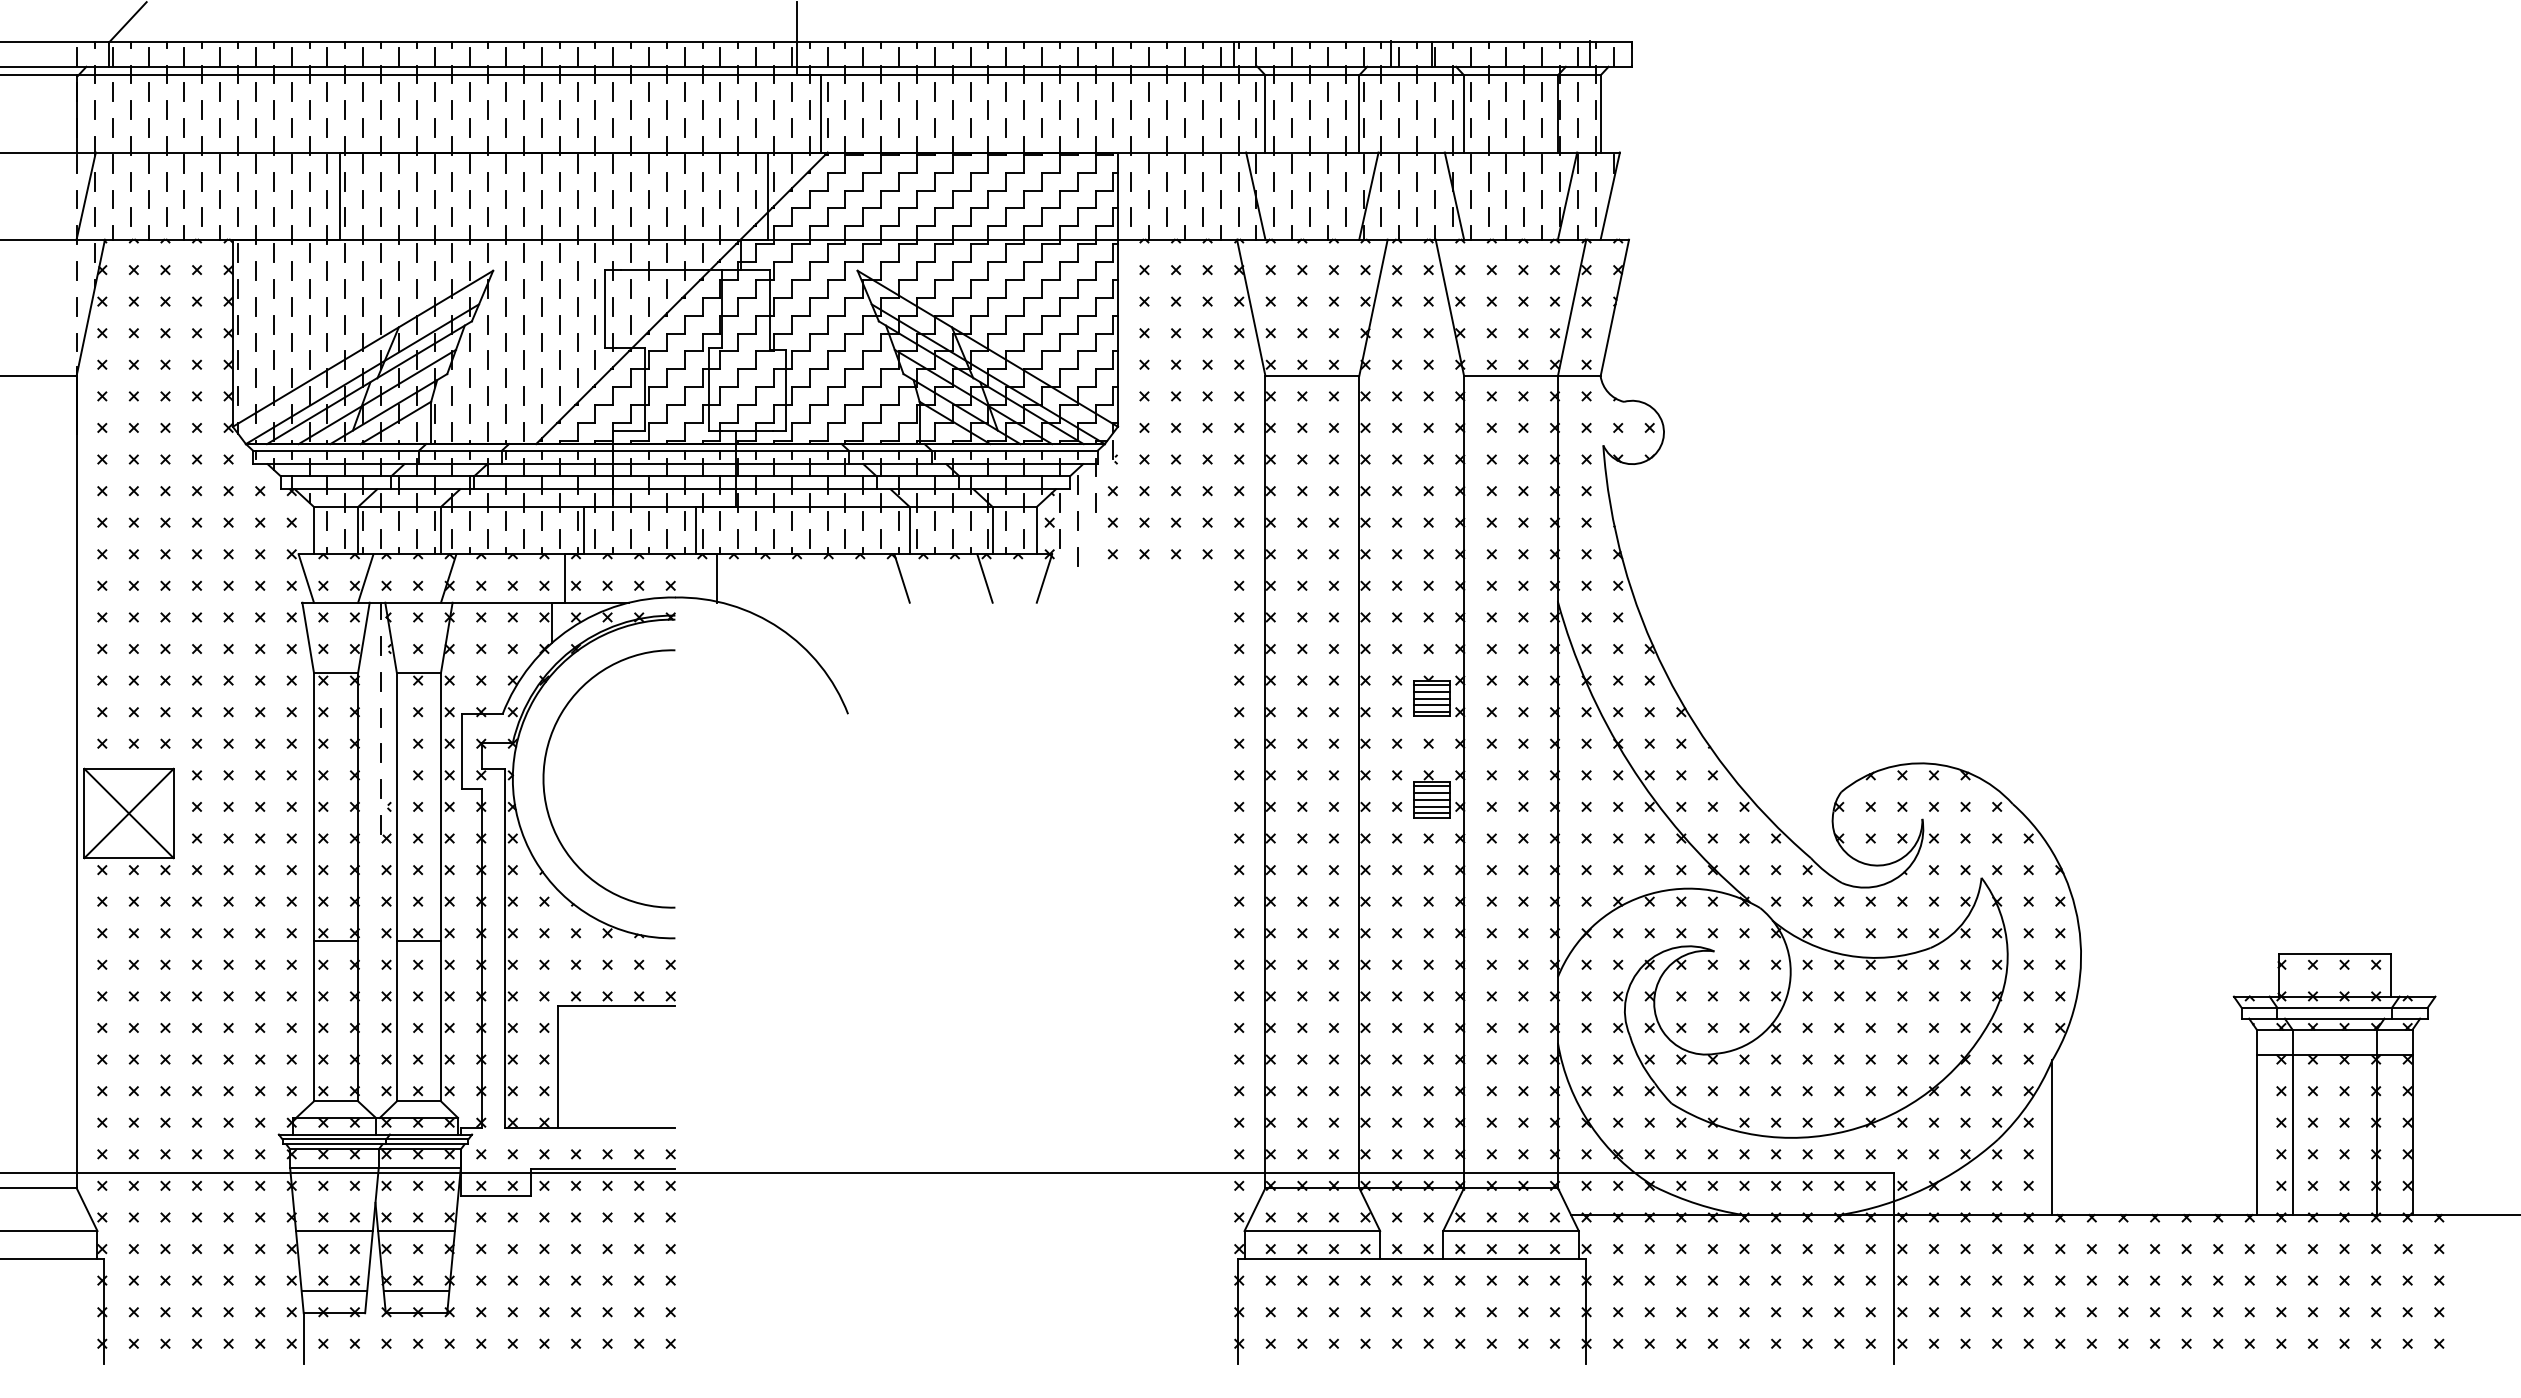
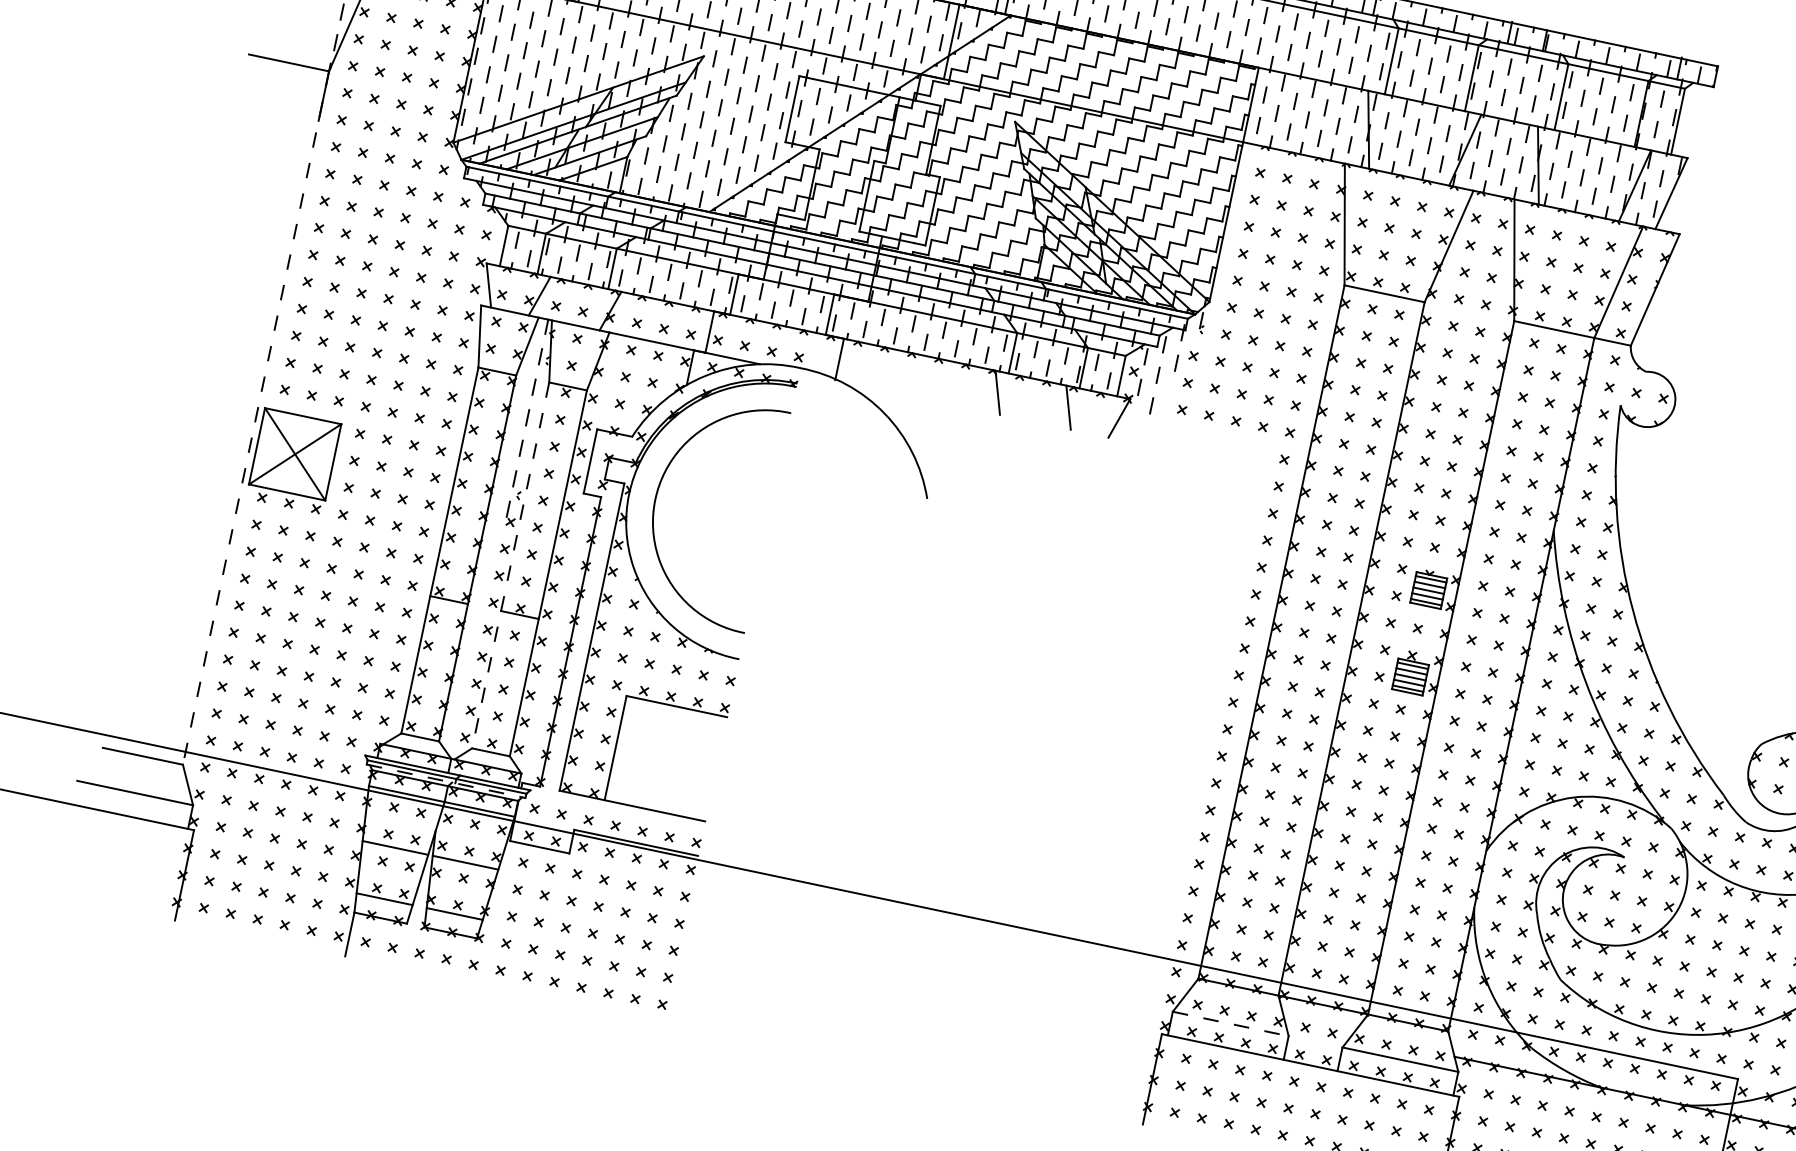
line: (76, 782) -> (255, 418), solid -> dashed
line: (396, 887) -> (510, 565), solid -> dashed
line: (375, 1144) -> (446, 781), solid -> dashed
line: (1312, 1231) -> (1230, 1024), solid -> dashed

